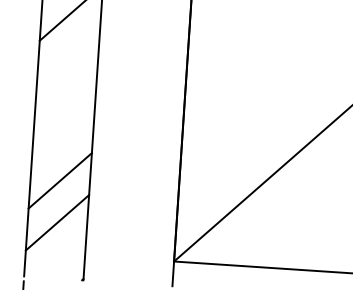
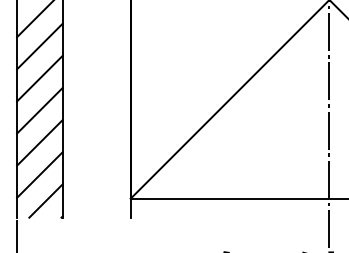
line: (68, 54) -> (39, 46), added
line: (65, 96) -> (39, 78), added
line: (62, 138) -> (39, 110), added
line: (62, 256) -> (45, 200), added

